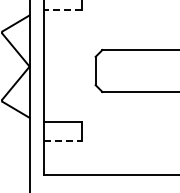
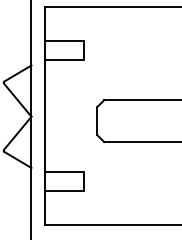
line: (62, 10) -> (64, 60), dashed -> solid
line: (63, 140) -> (65, 190), dashed -> solid

